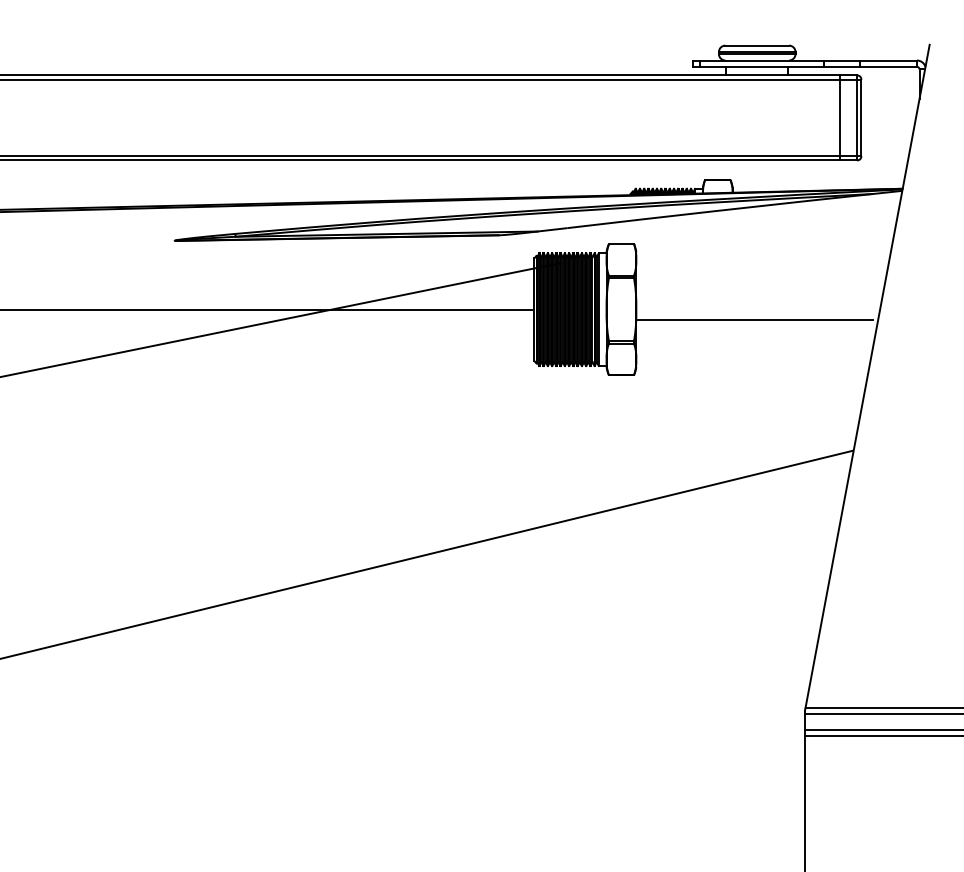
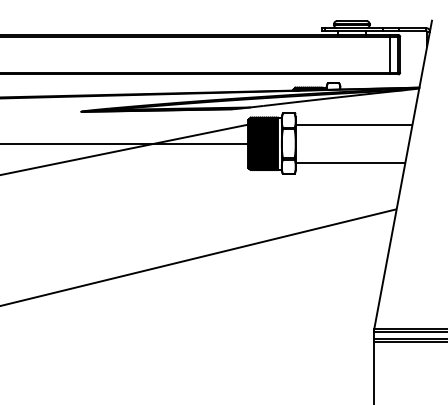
line: (760, 268) -> (353, 124), added
line: (754, 319) -> (350, 162), moved

